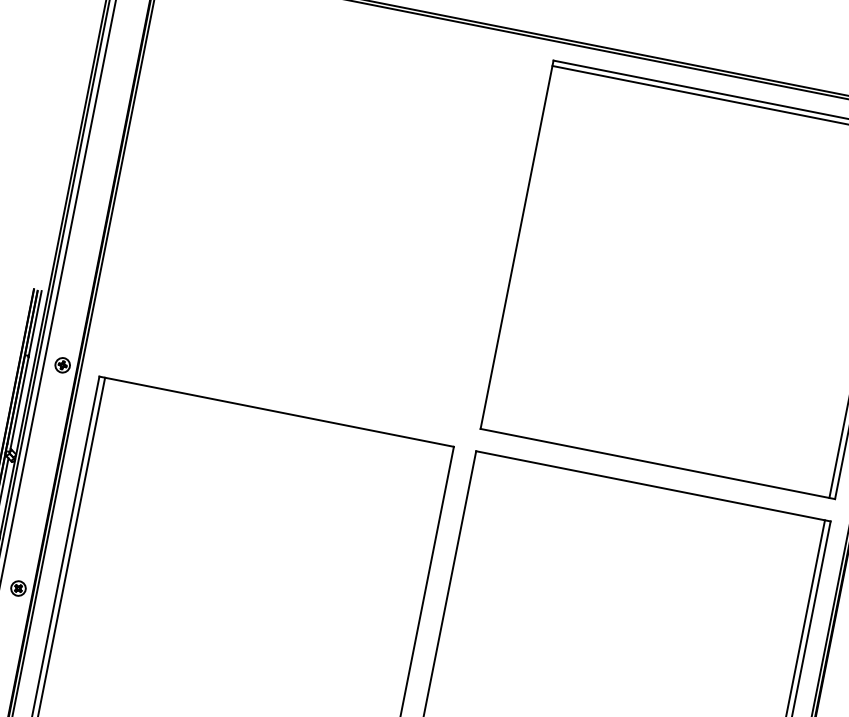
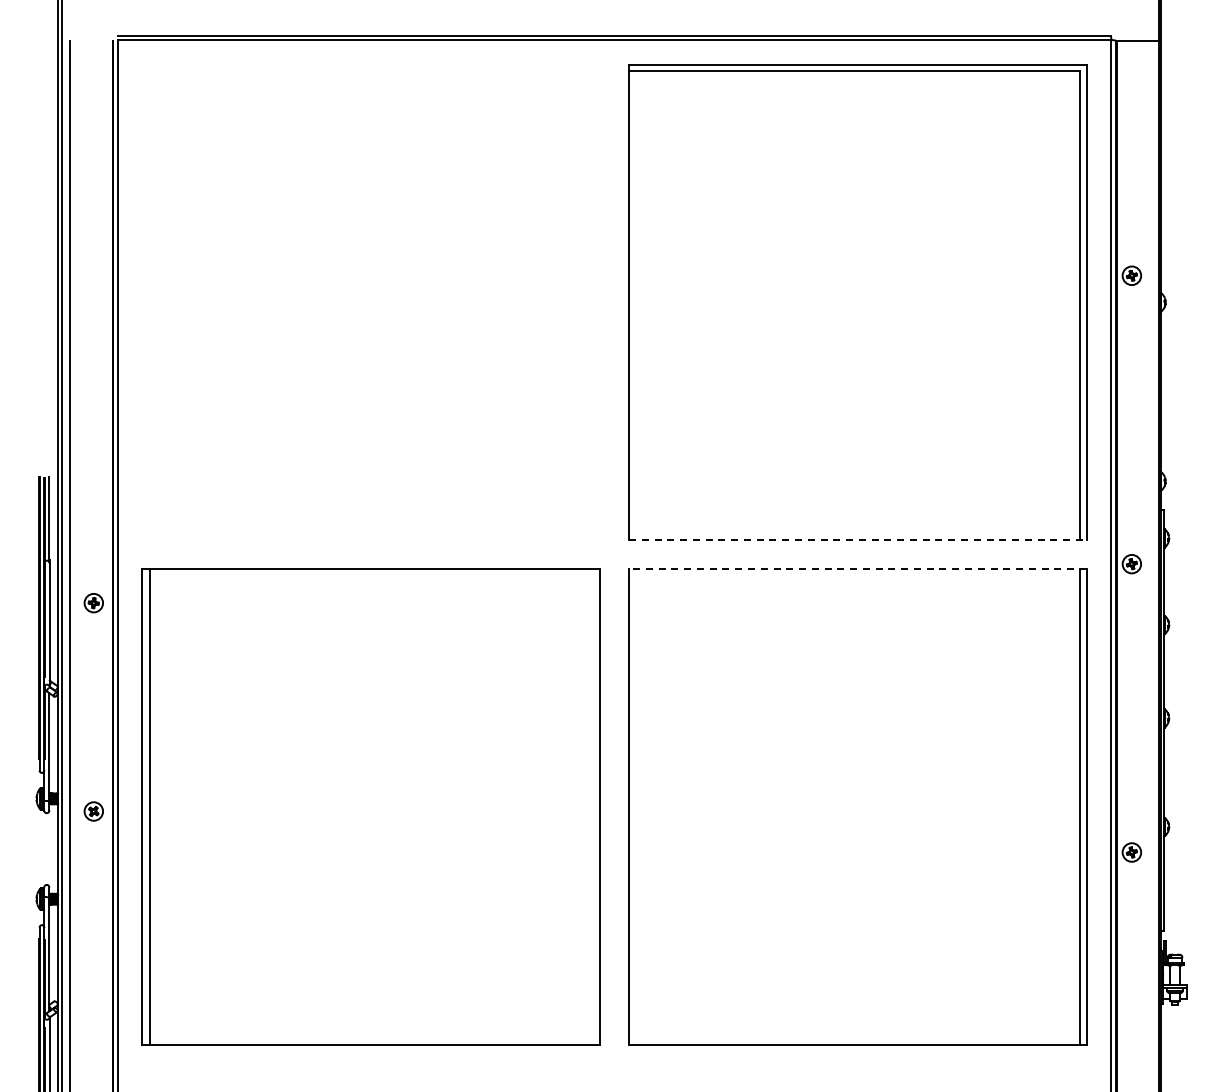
part: (62, 365) -> (93, 603), moved
line: (657, 464) -> (857, 540), solid -> dashed
line: (653, 486) -> (857, 569), solid -> dashed
part: (18, 588) -> (93, 811), moved

